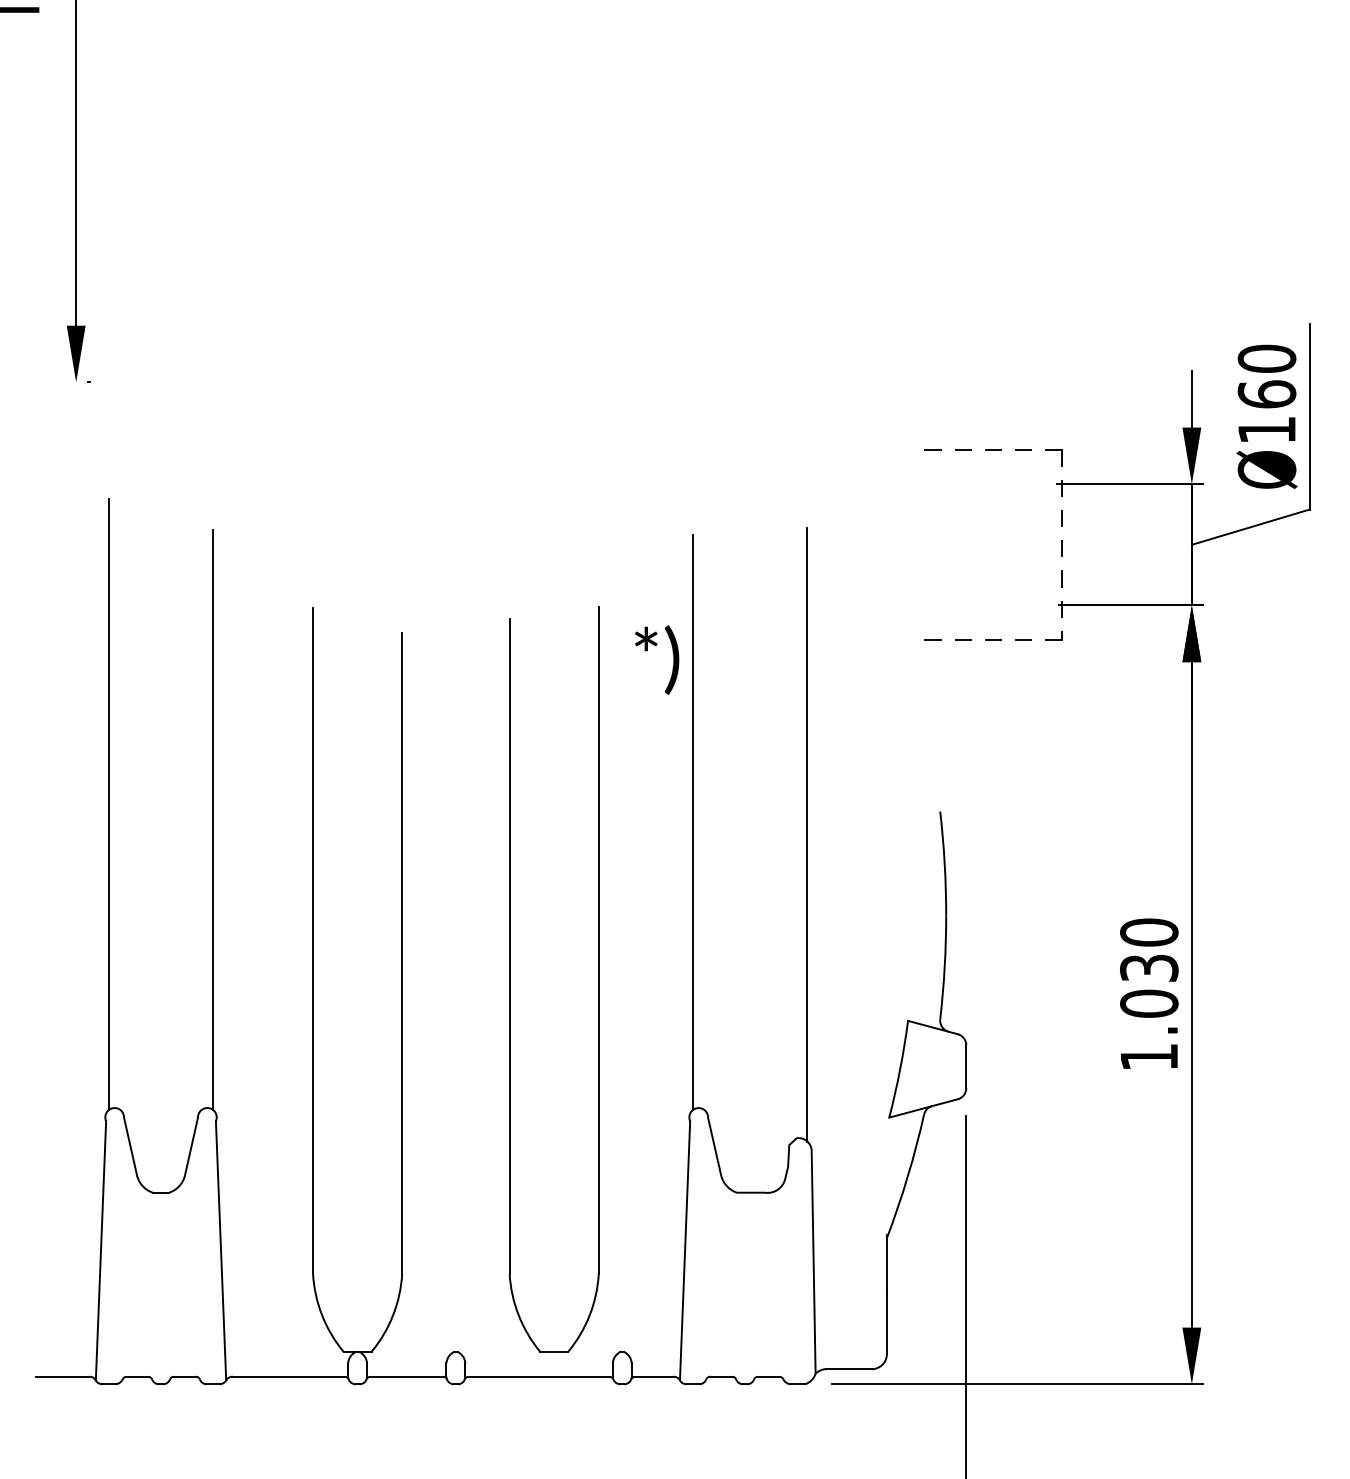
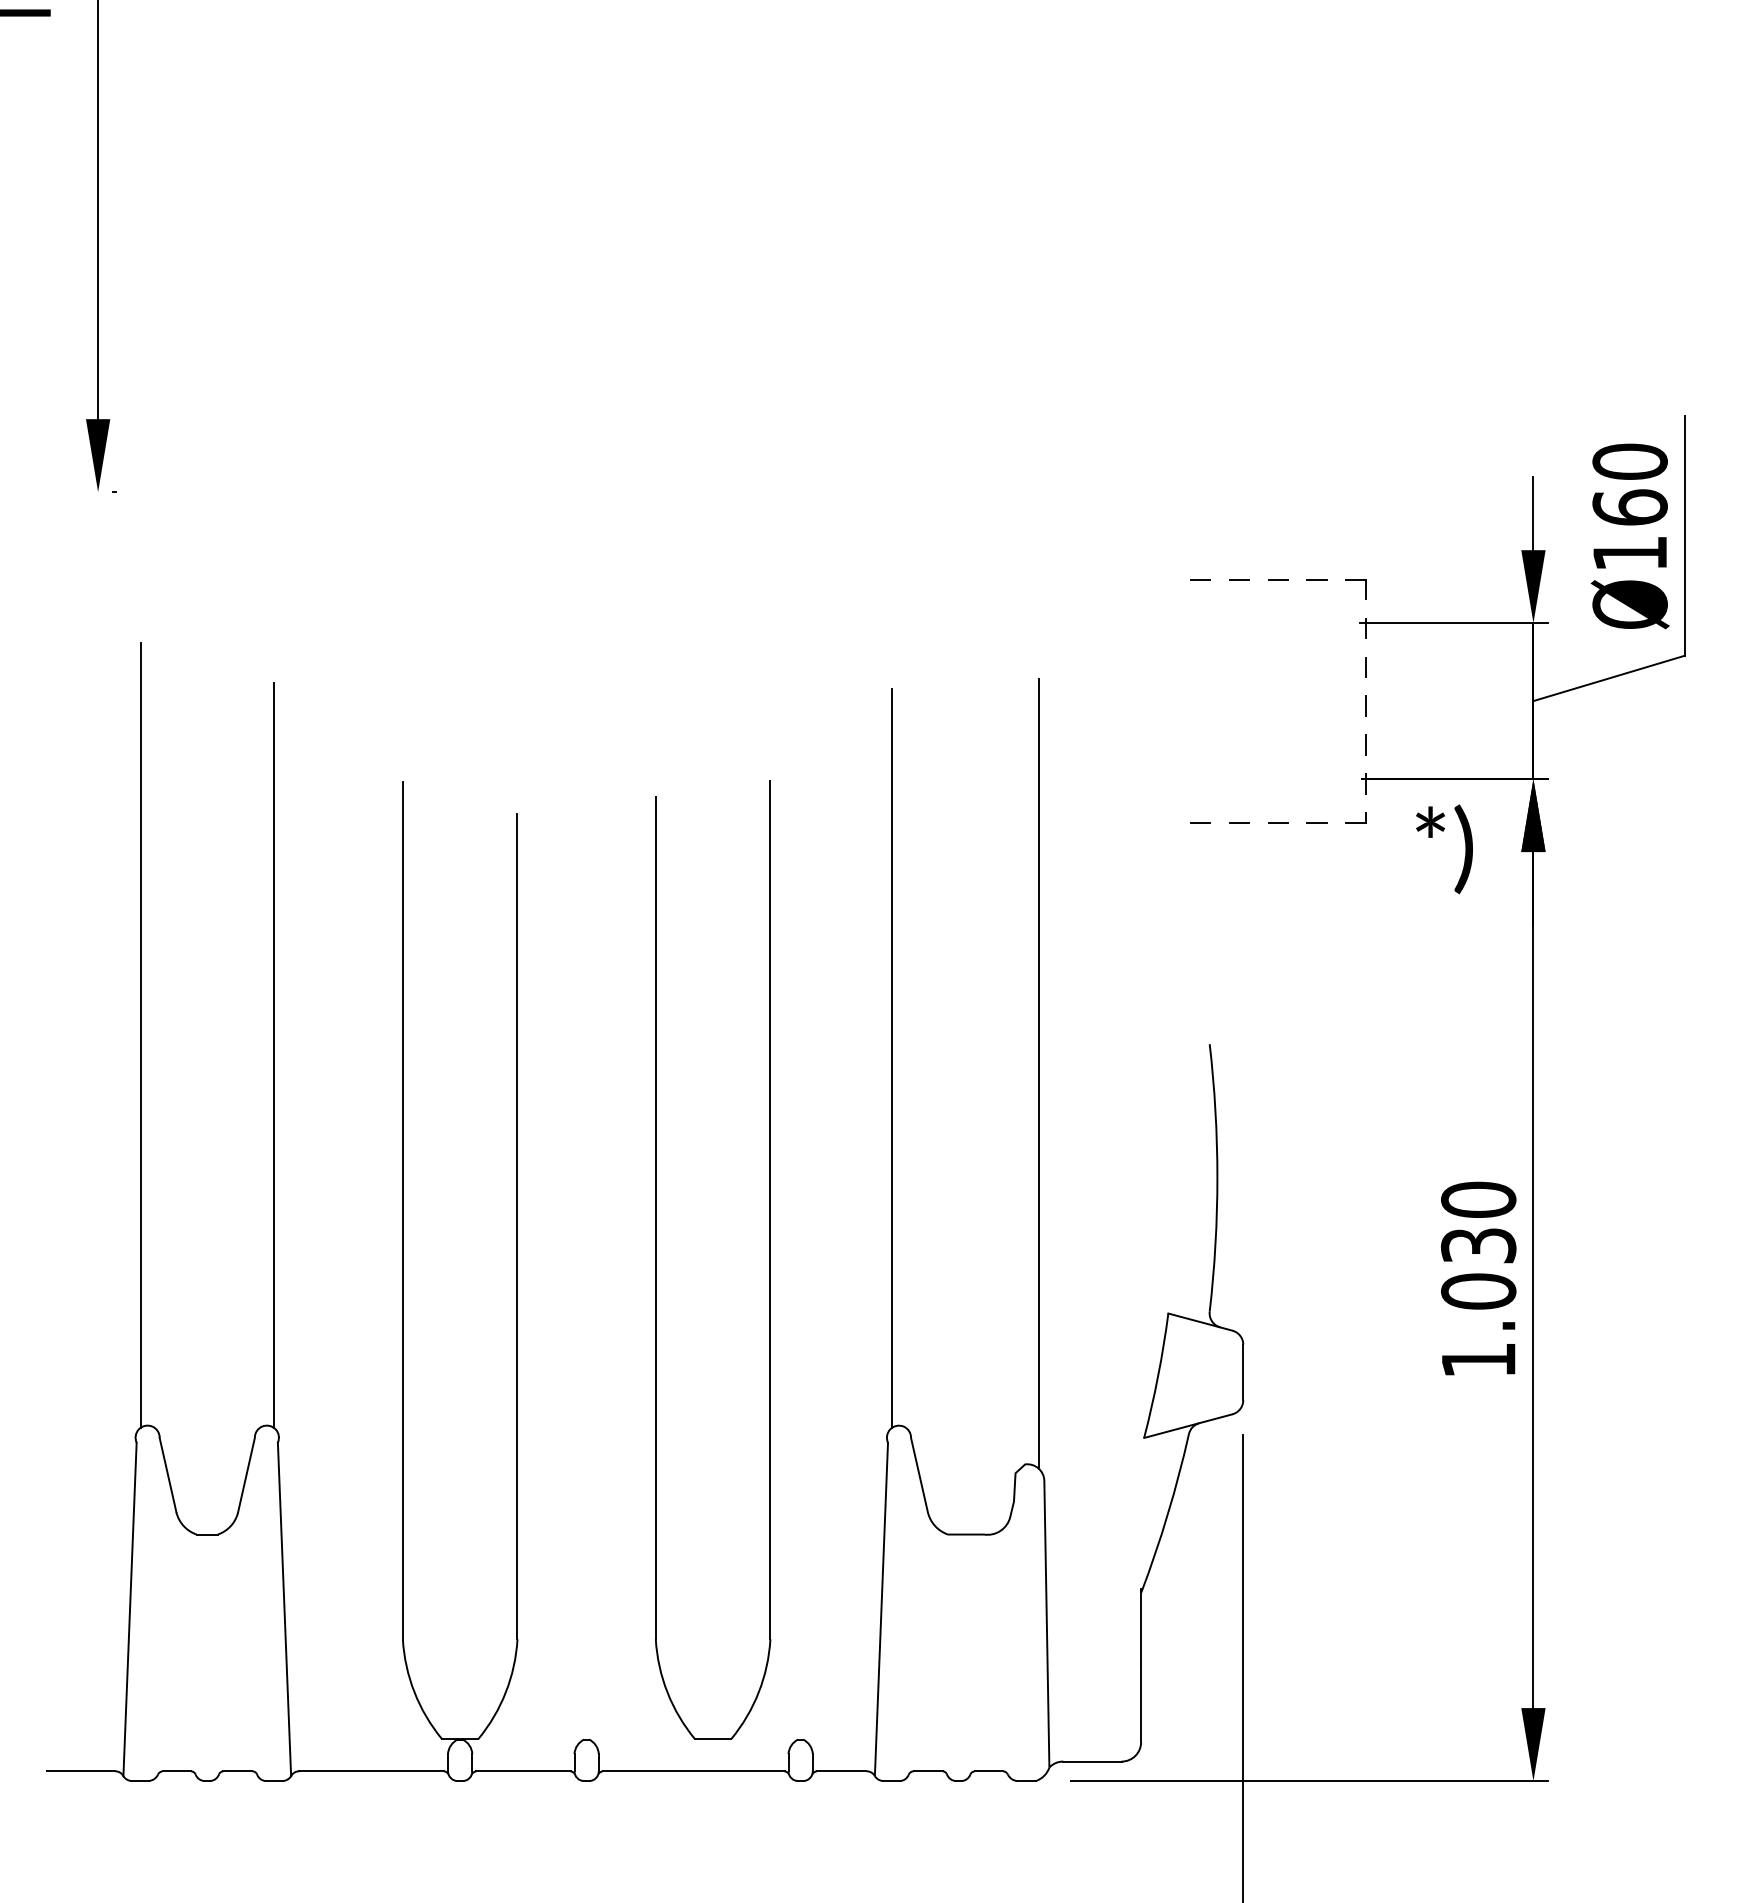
text: (657, 660) -> (1444, 849), moved

